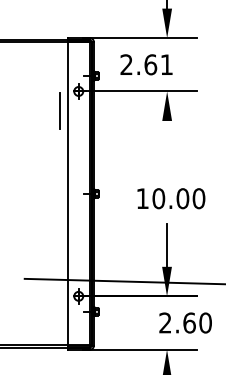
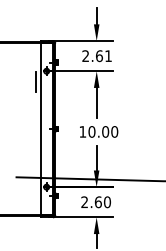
text: (145, 65) -> (96, 56), moved
line: (166, 146) -> (96, 102), added
text: (184, 323) -> (95, 202), moved

